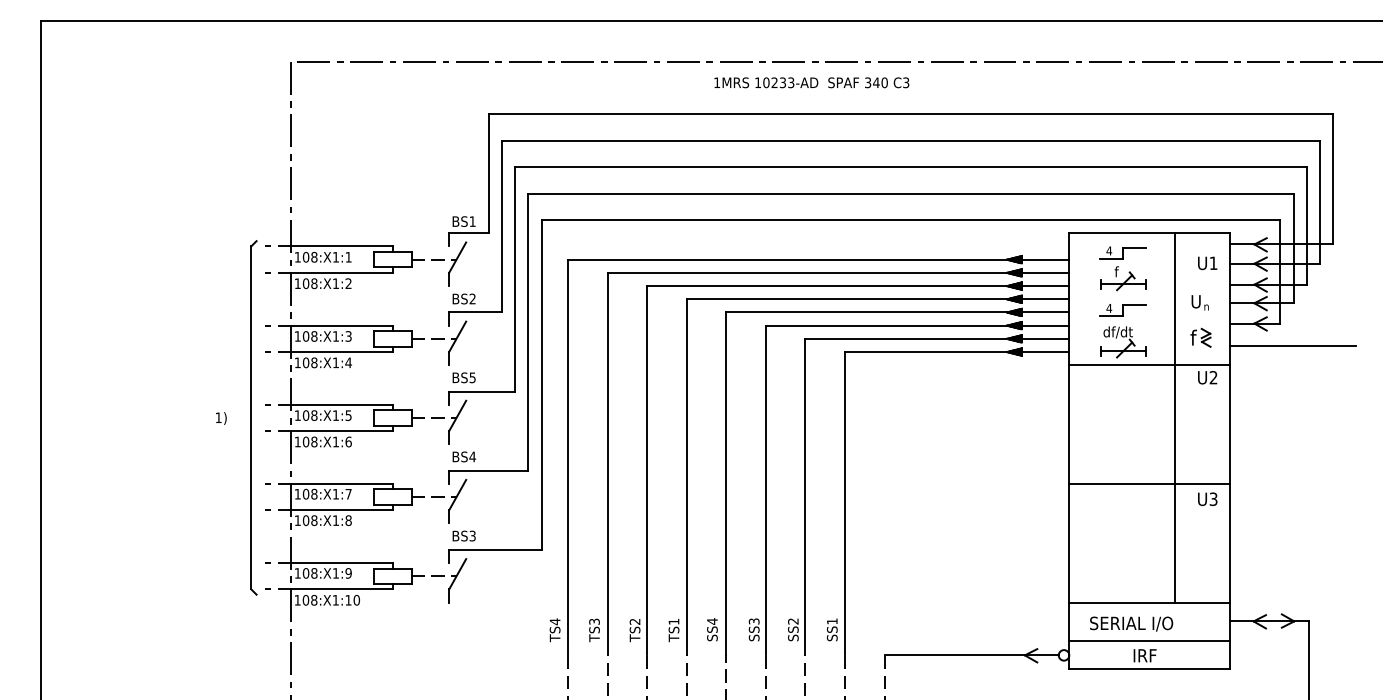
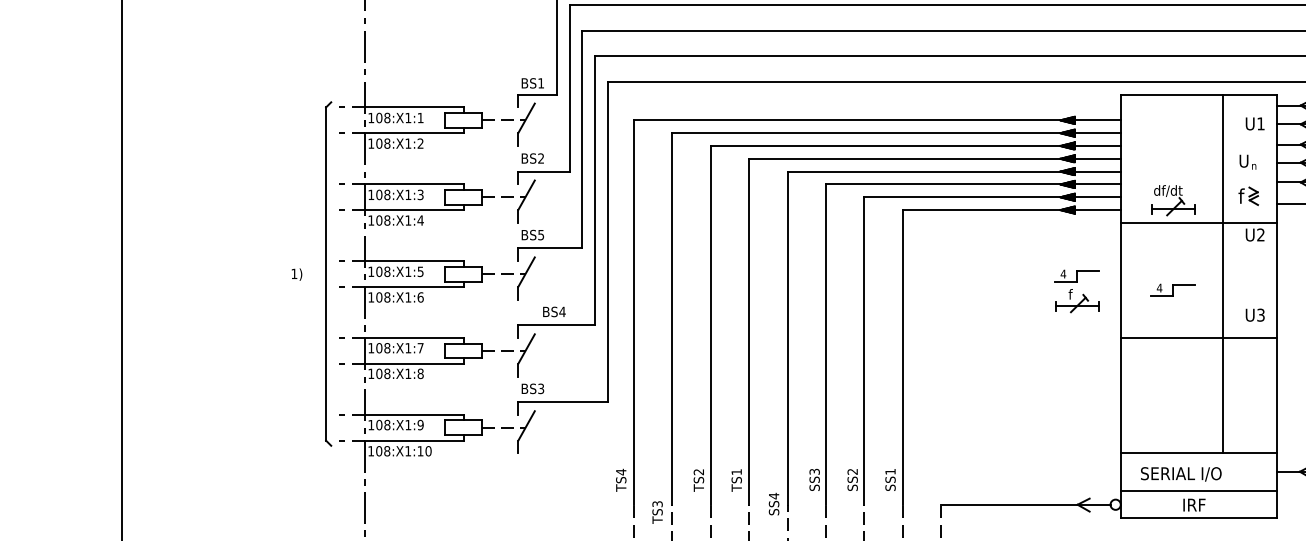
part: (1122, 268) -> (1076, 291), moved
part: (1122, 310) -> (1172, 290), moved
text: (463, 456) -> (553, 311), moved
text: (1207, 498) -> (1255, 314), moved
text: (712, 629) -> (774, 503), moved
text: (594, 630) -> (657, 512), moved

